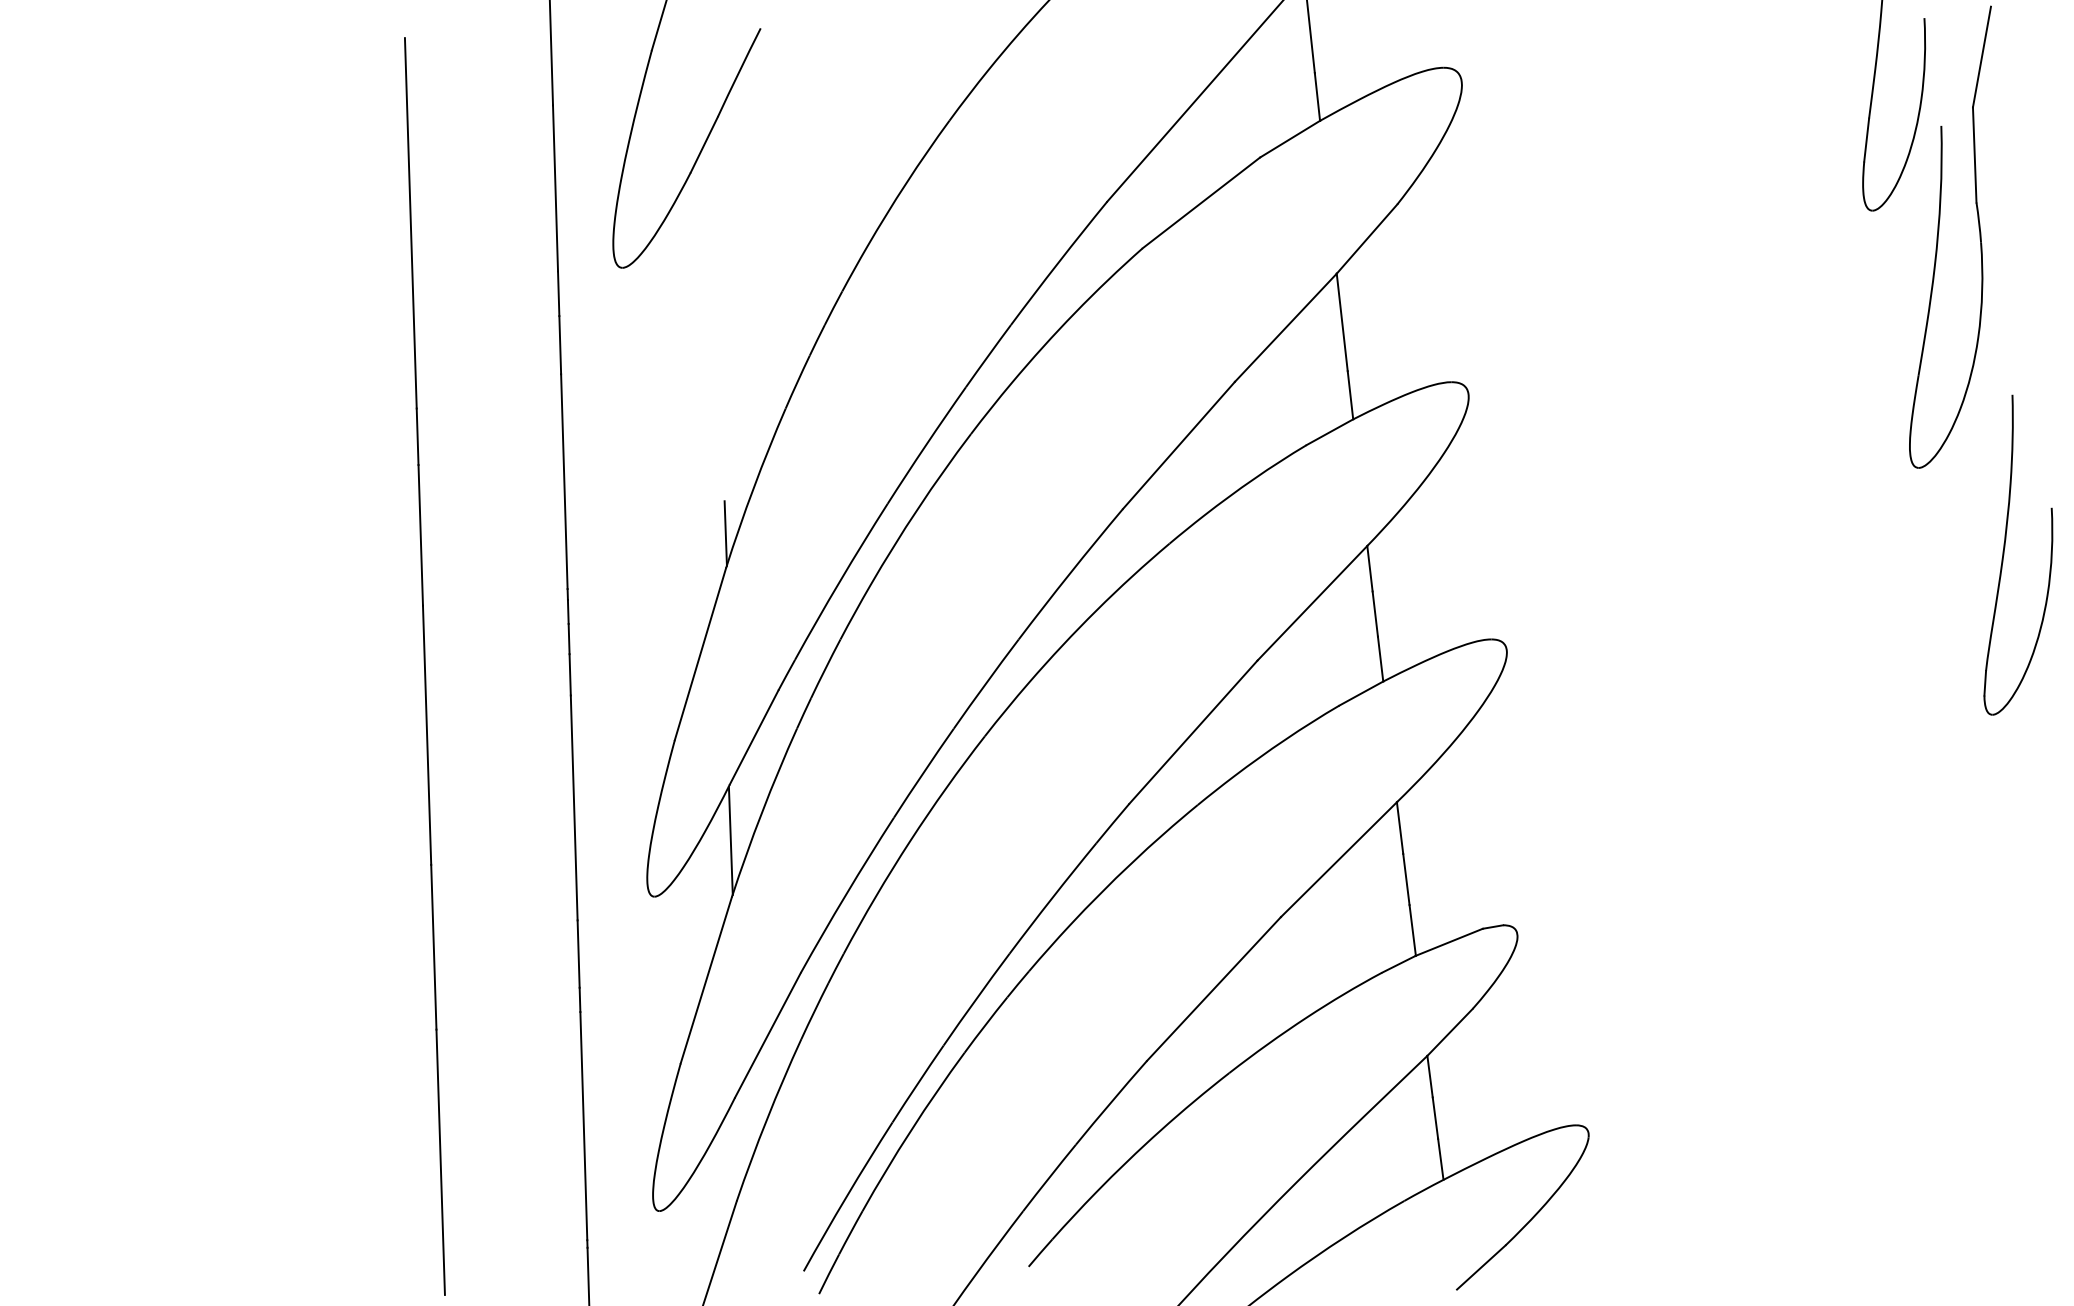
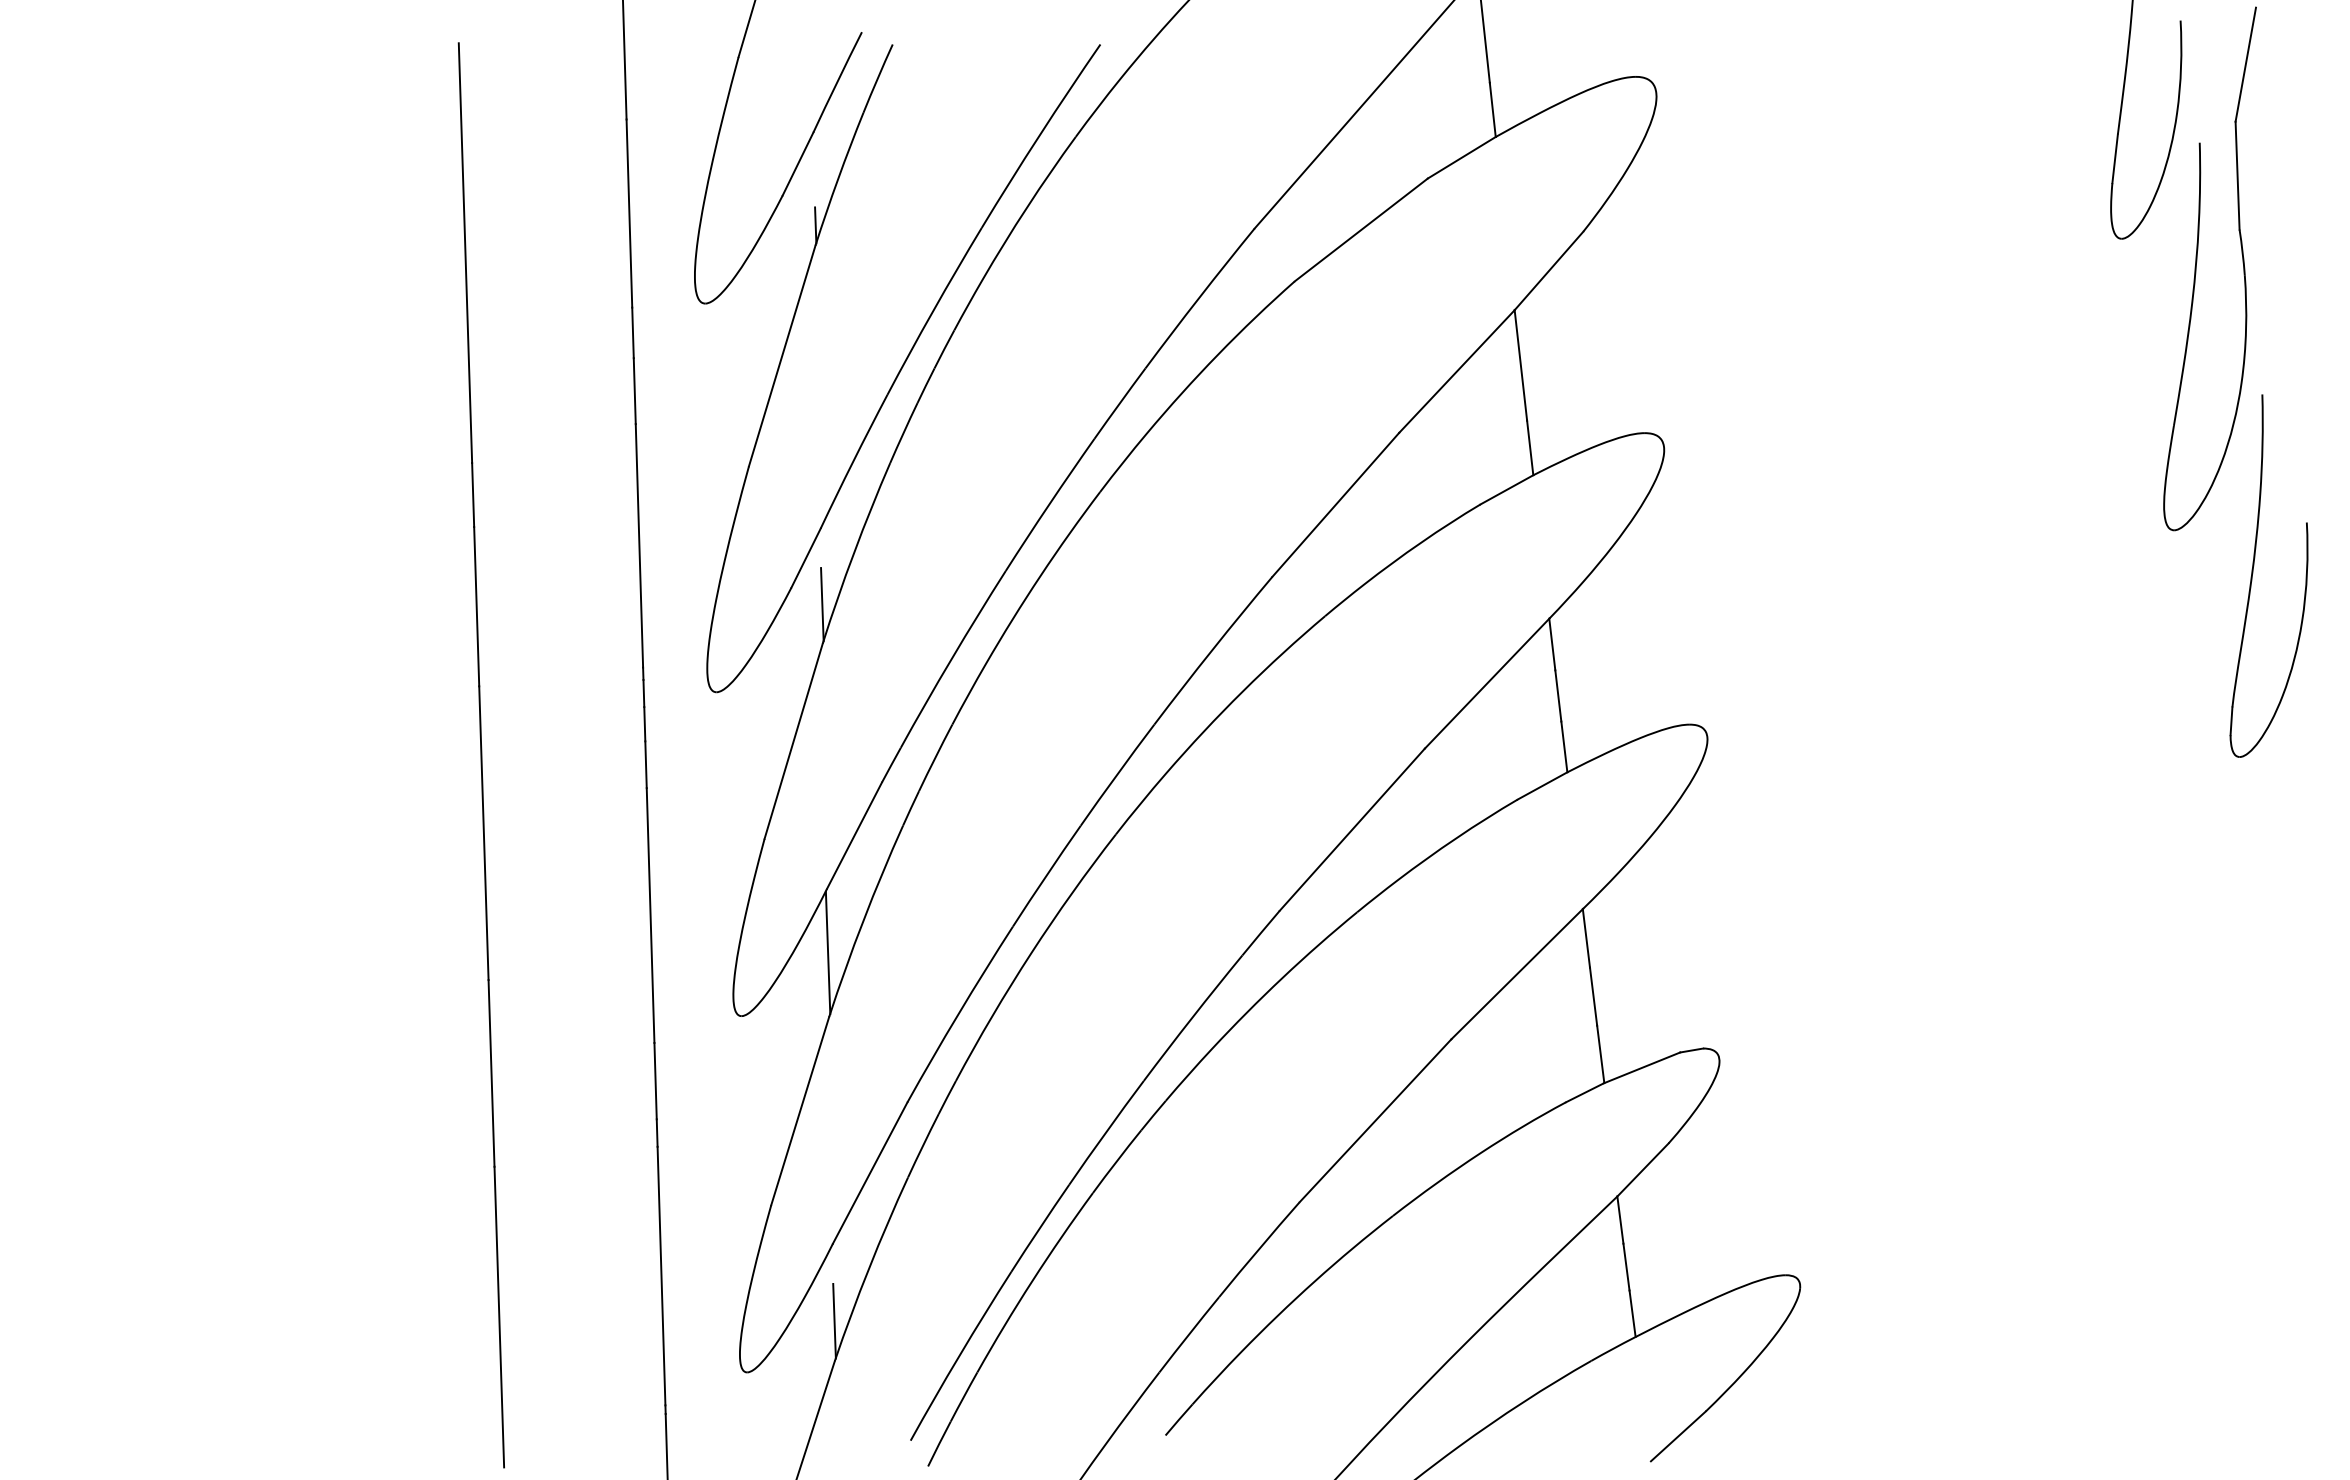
part: (797, 325) -> (903, 368), added
part: (2004, 552) -> (2253, 573), moved
line: (736, 1165) -> (834, 1320), added

